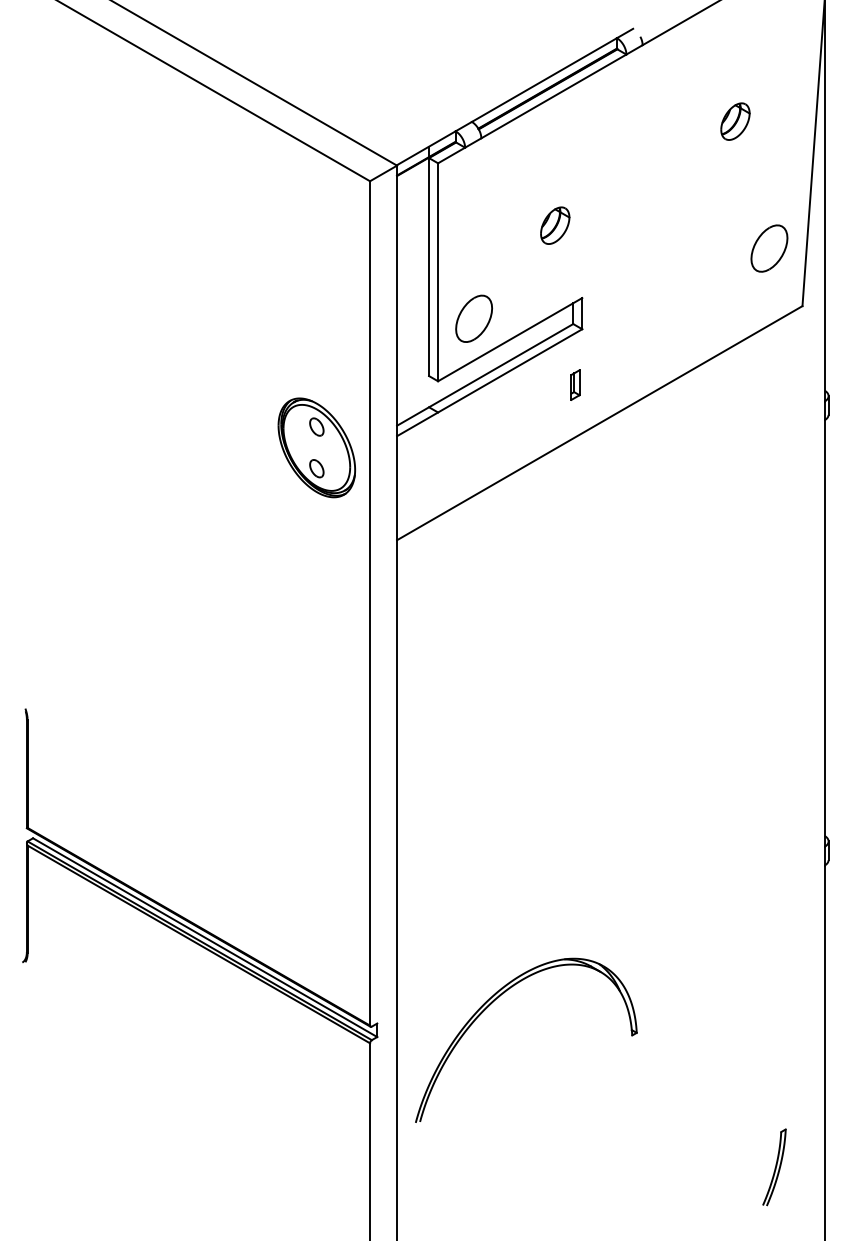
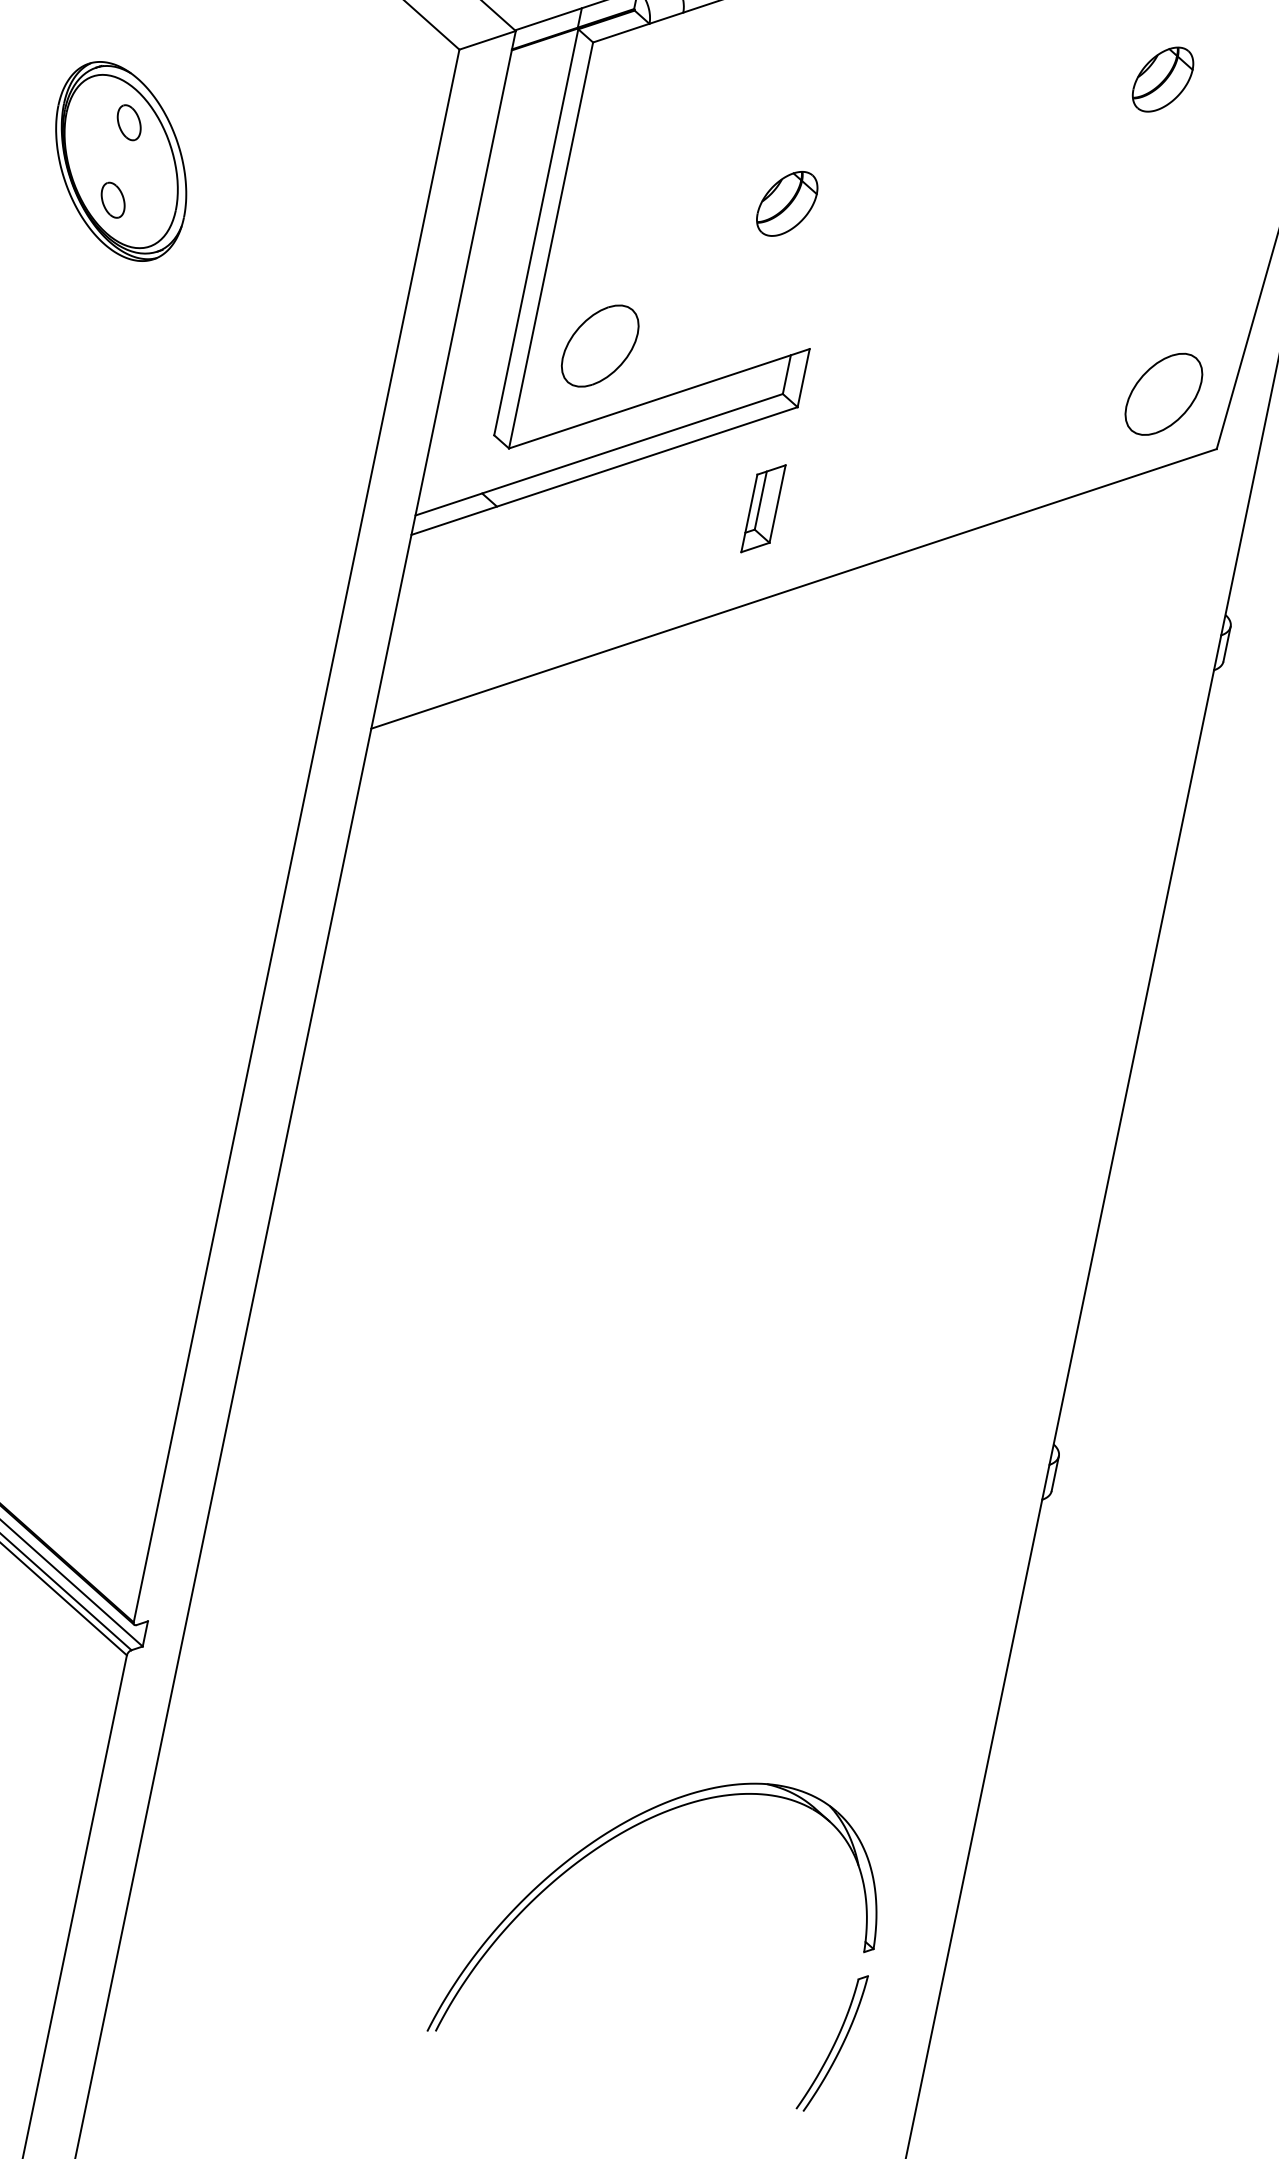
part: (769, 248) -> (1164, 394), moved
part: (575, 384) -> (763, 507), size x1.67
part: (316, 447) -> (120, 160), moved
part: (491, 1004) -> (614, 1840), moved

